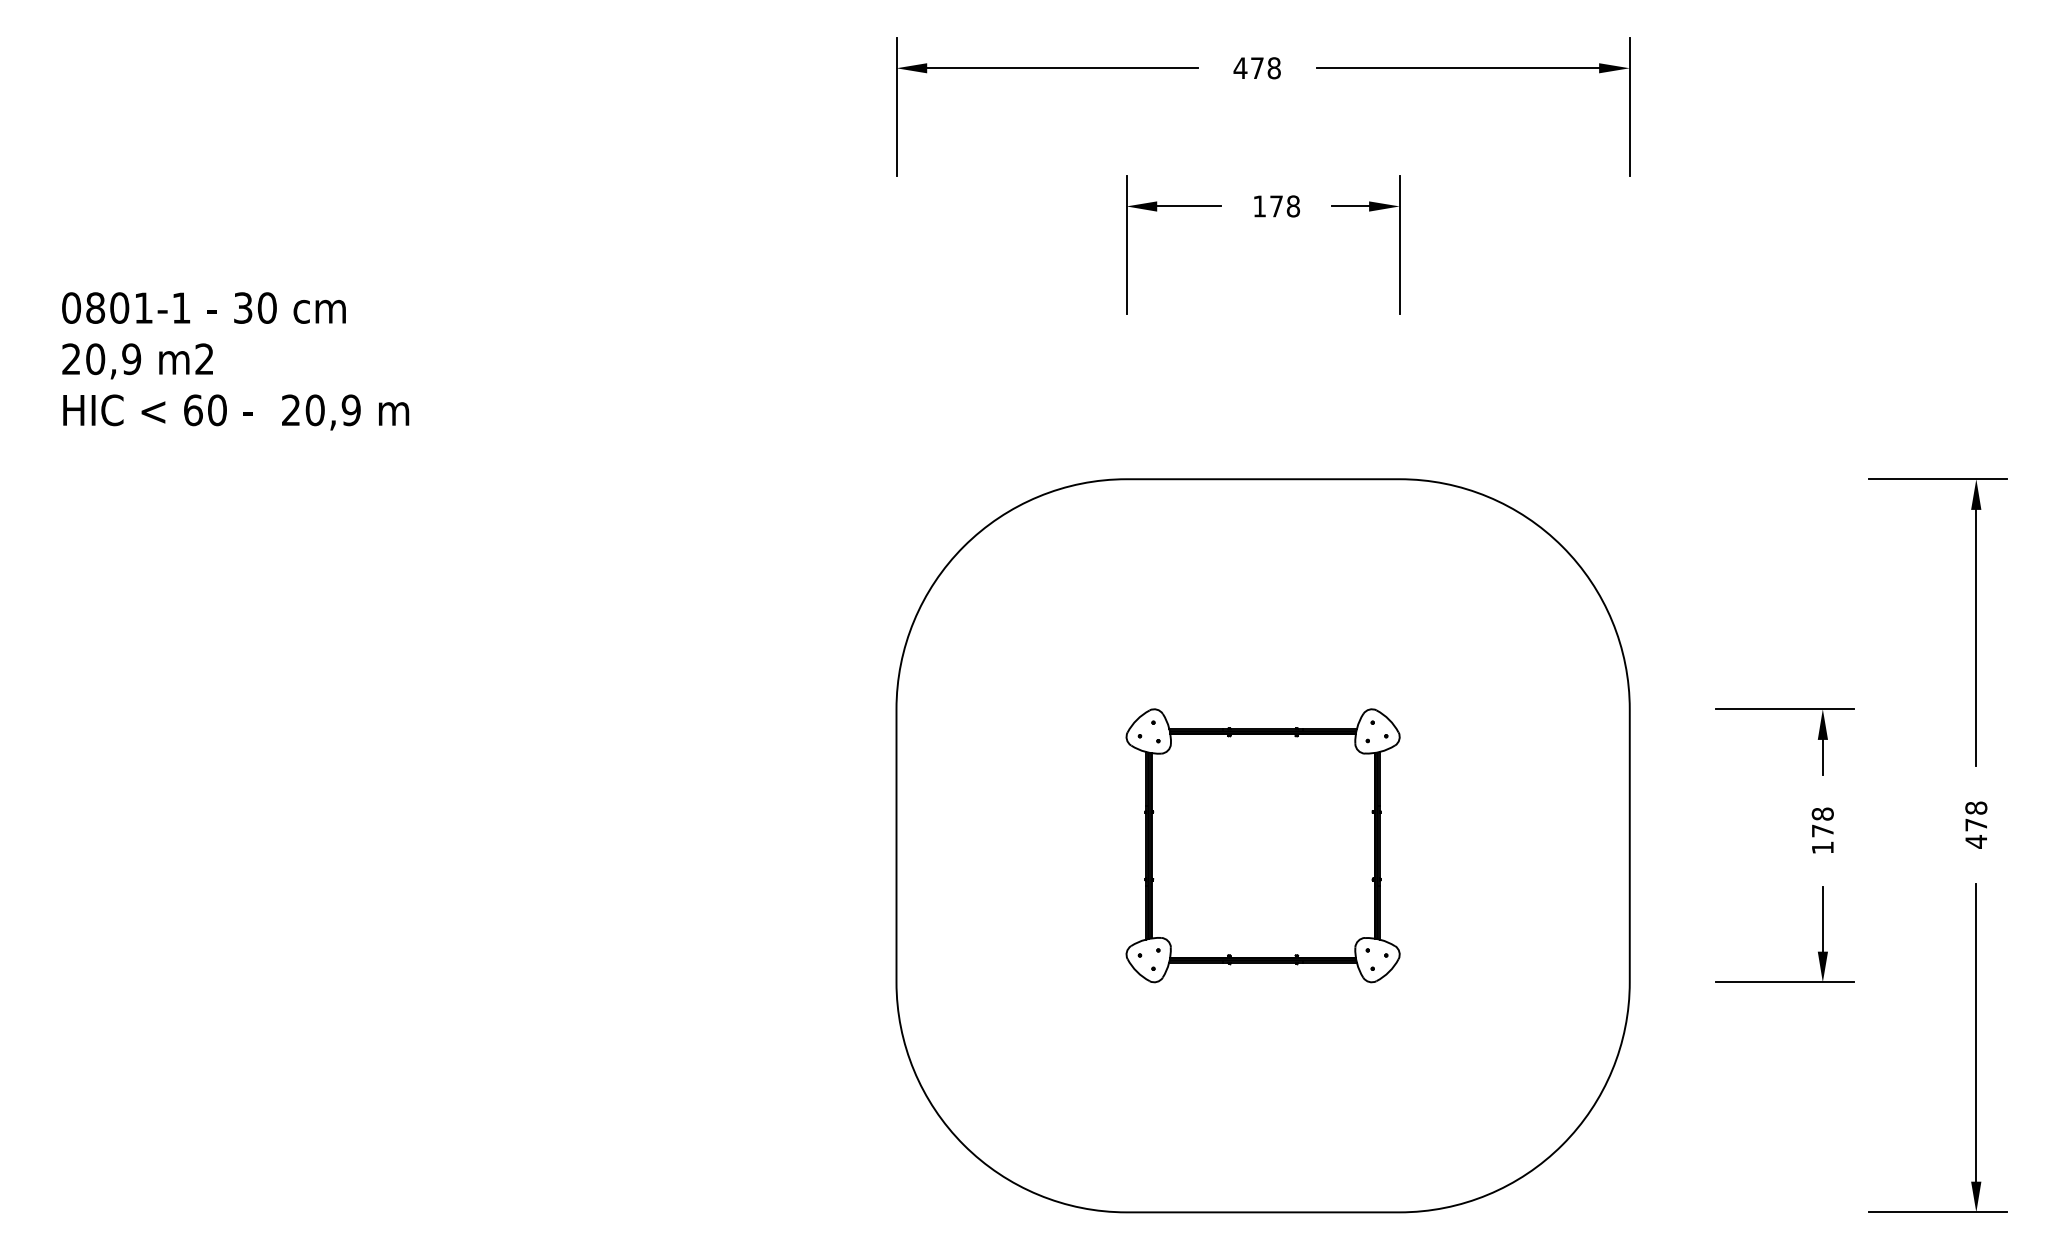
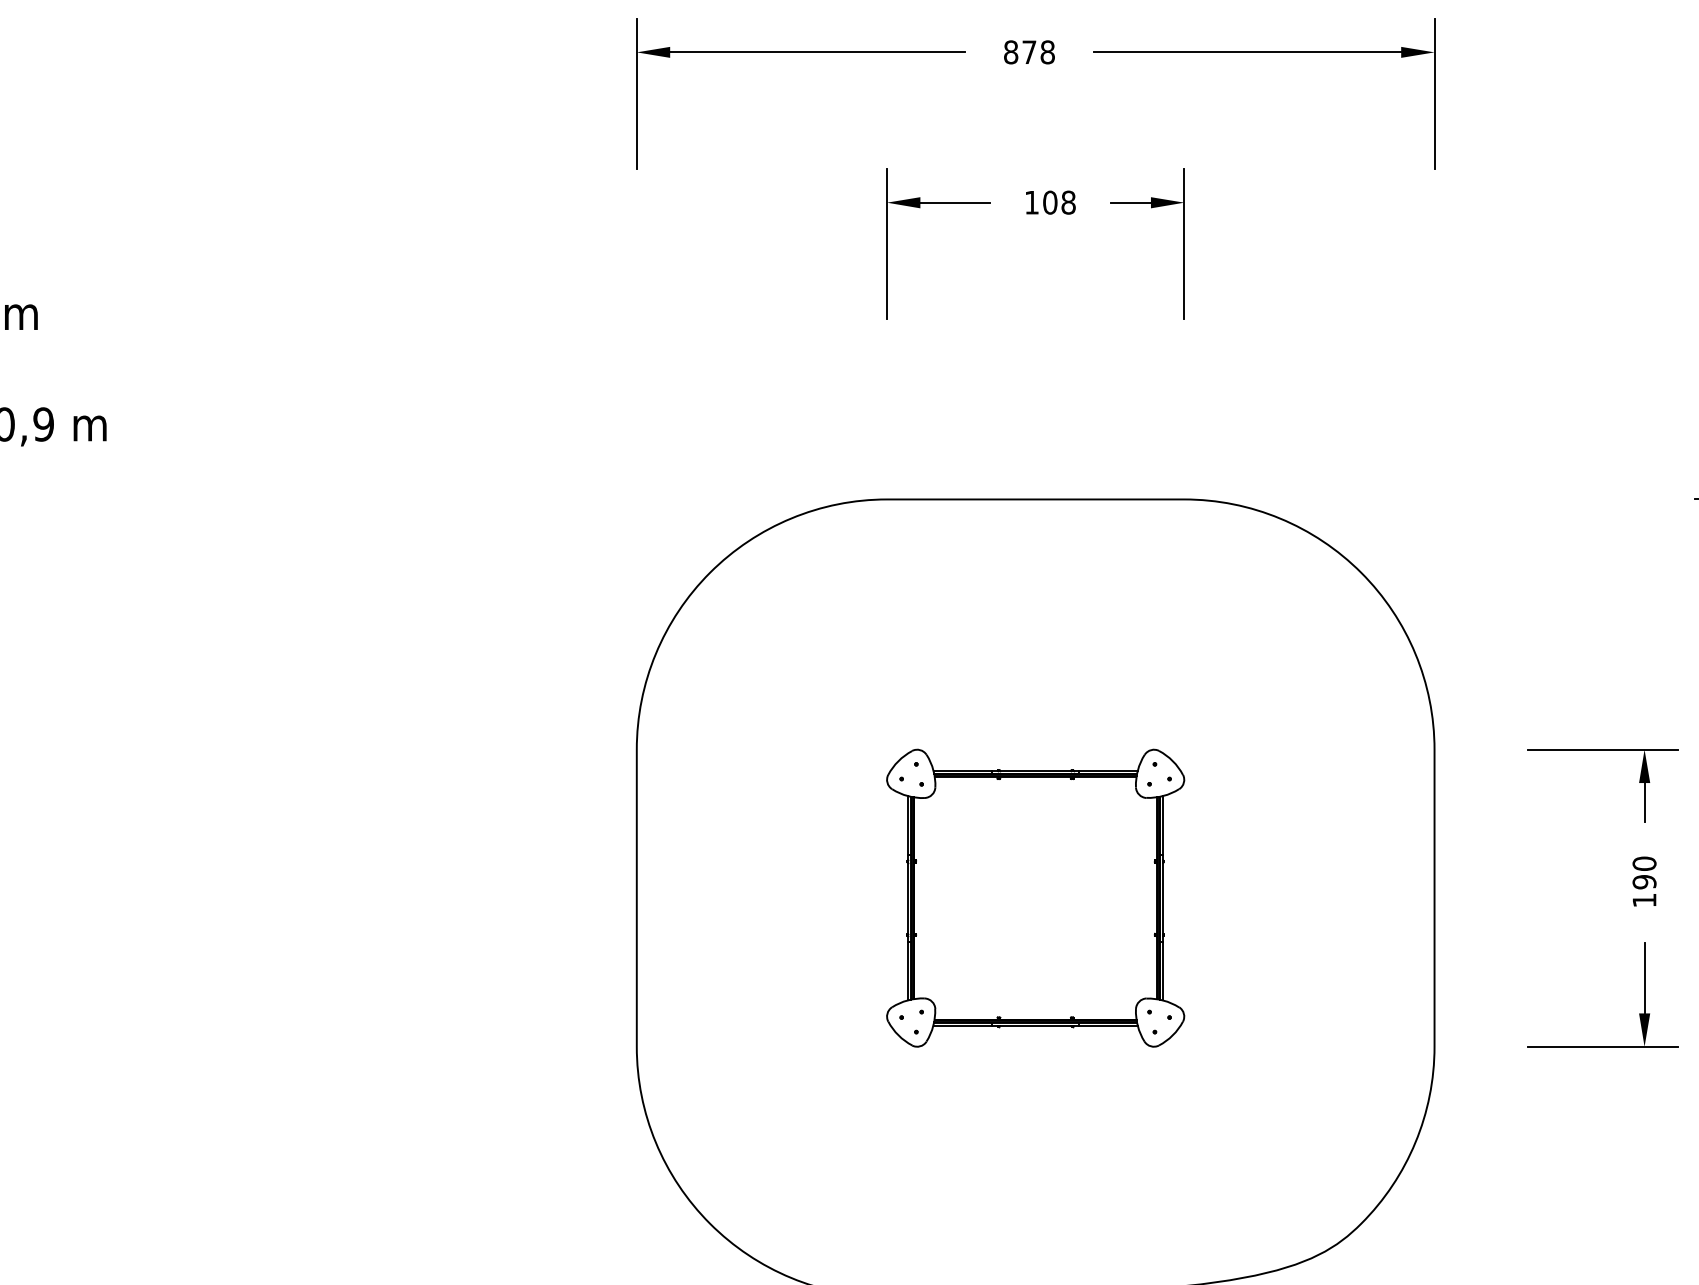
text: (1240, 68) -> (1011, 52), 478 -> 878
text: (1276, 206) -> (1050, 202), 178 -> 108
text: (1822, 822) -> (1644, 872), 178 -> 190

